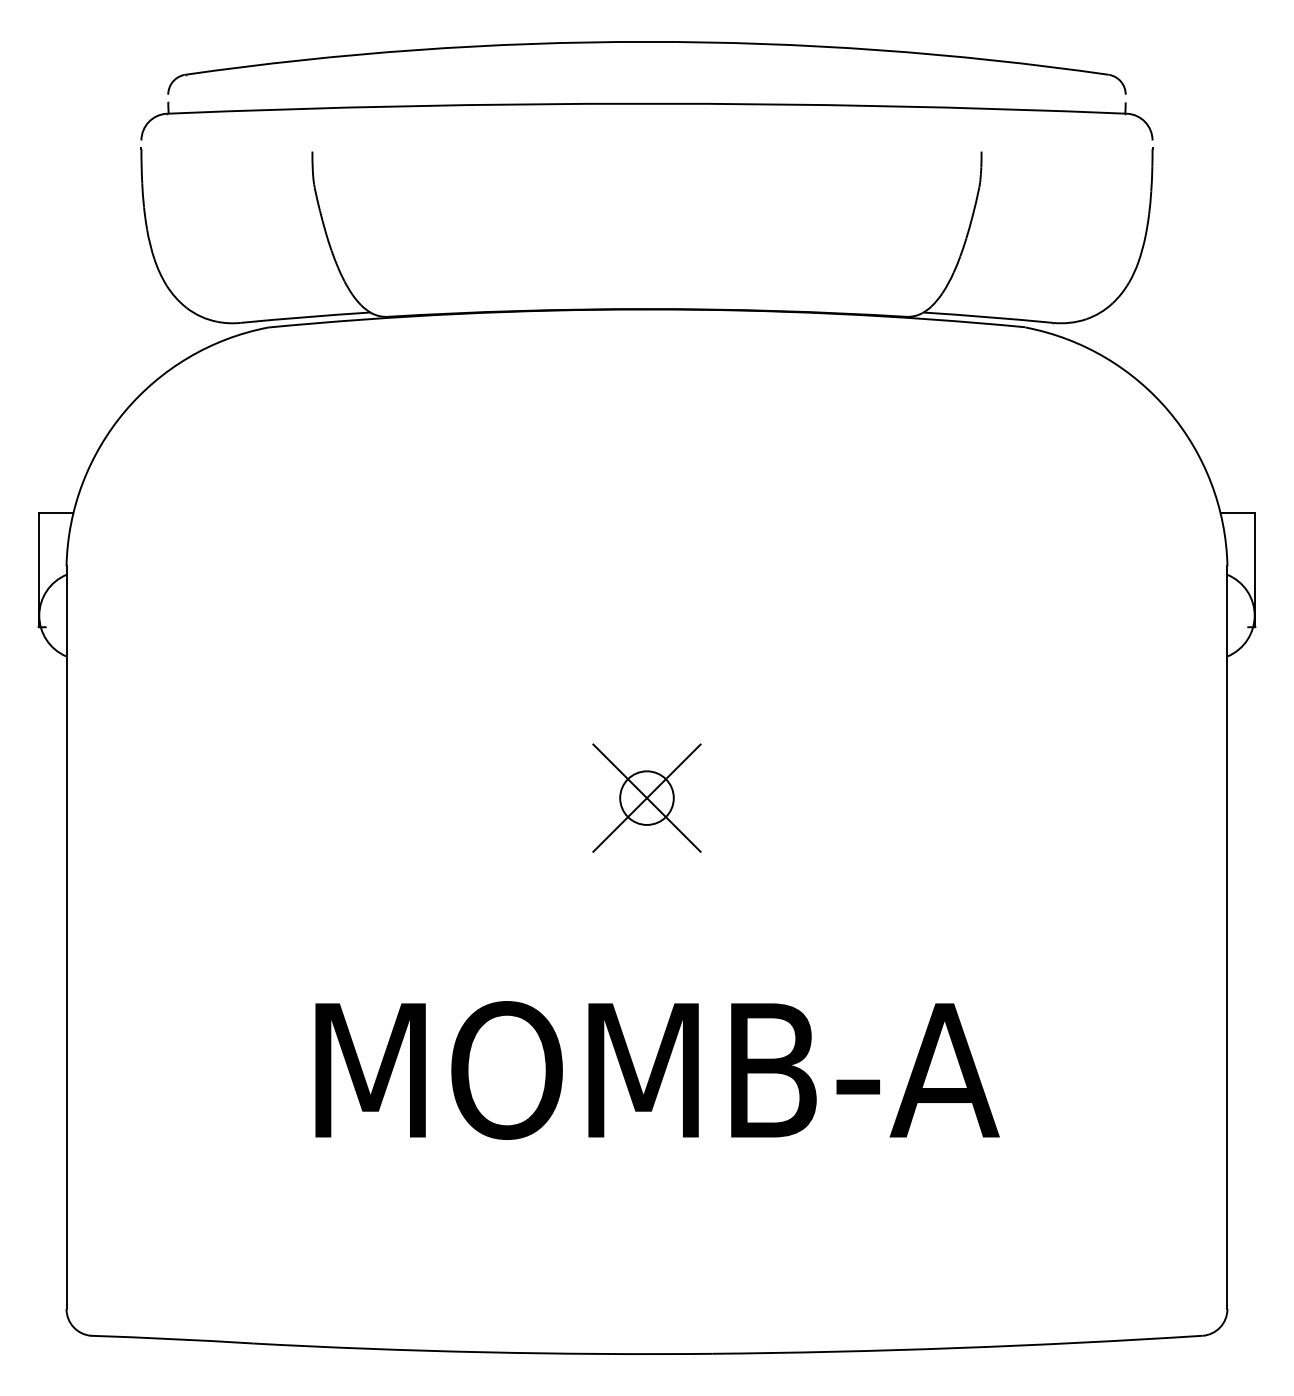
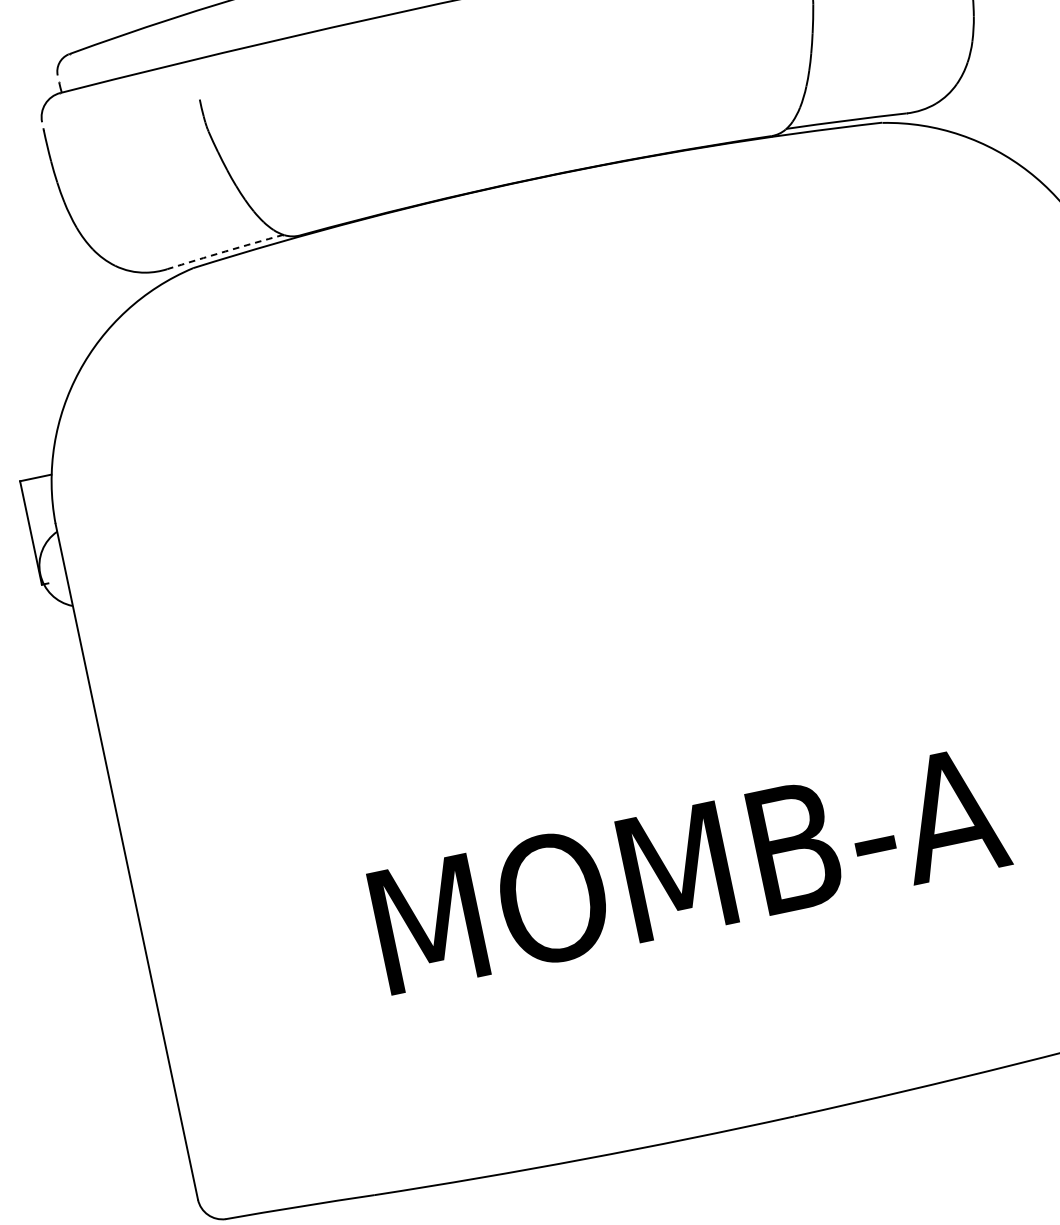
arc: (305, 317) -> (225, 251), solid -> dashed
part: (646, 797) -> (627, 623), removed

